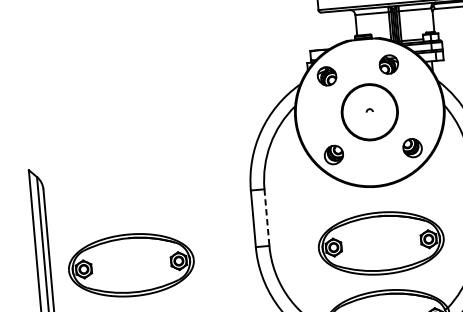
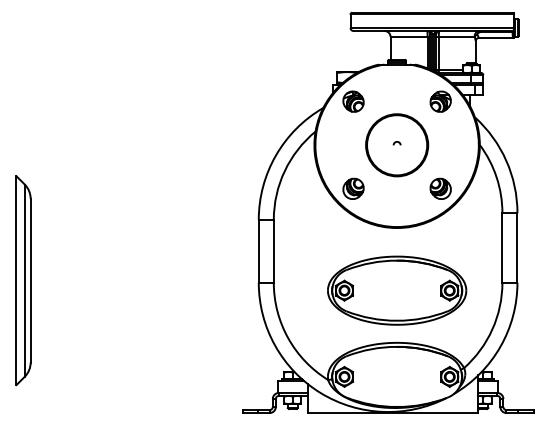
part: (388, 64) -> (440, 101), moved
line: (266, 217) -> (273, 251), dashed -> solid
part: (131, 265) -> (120, 290), removed

